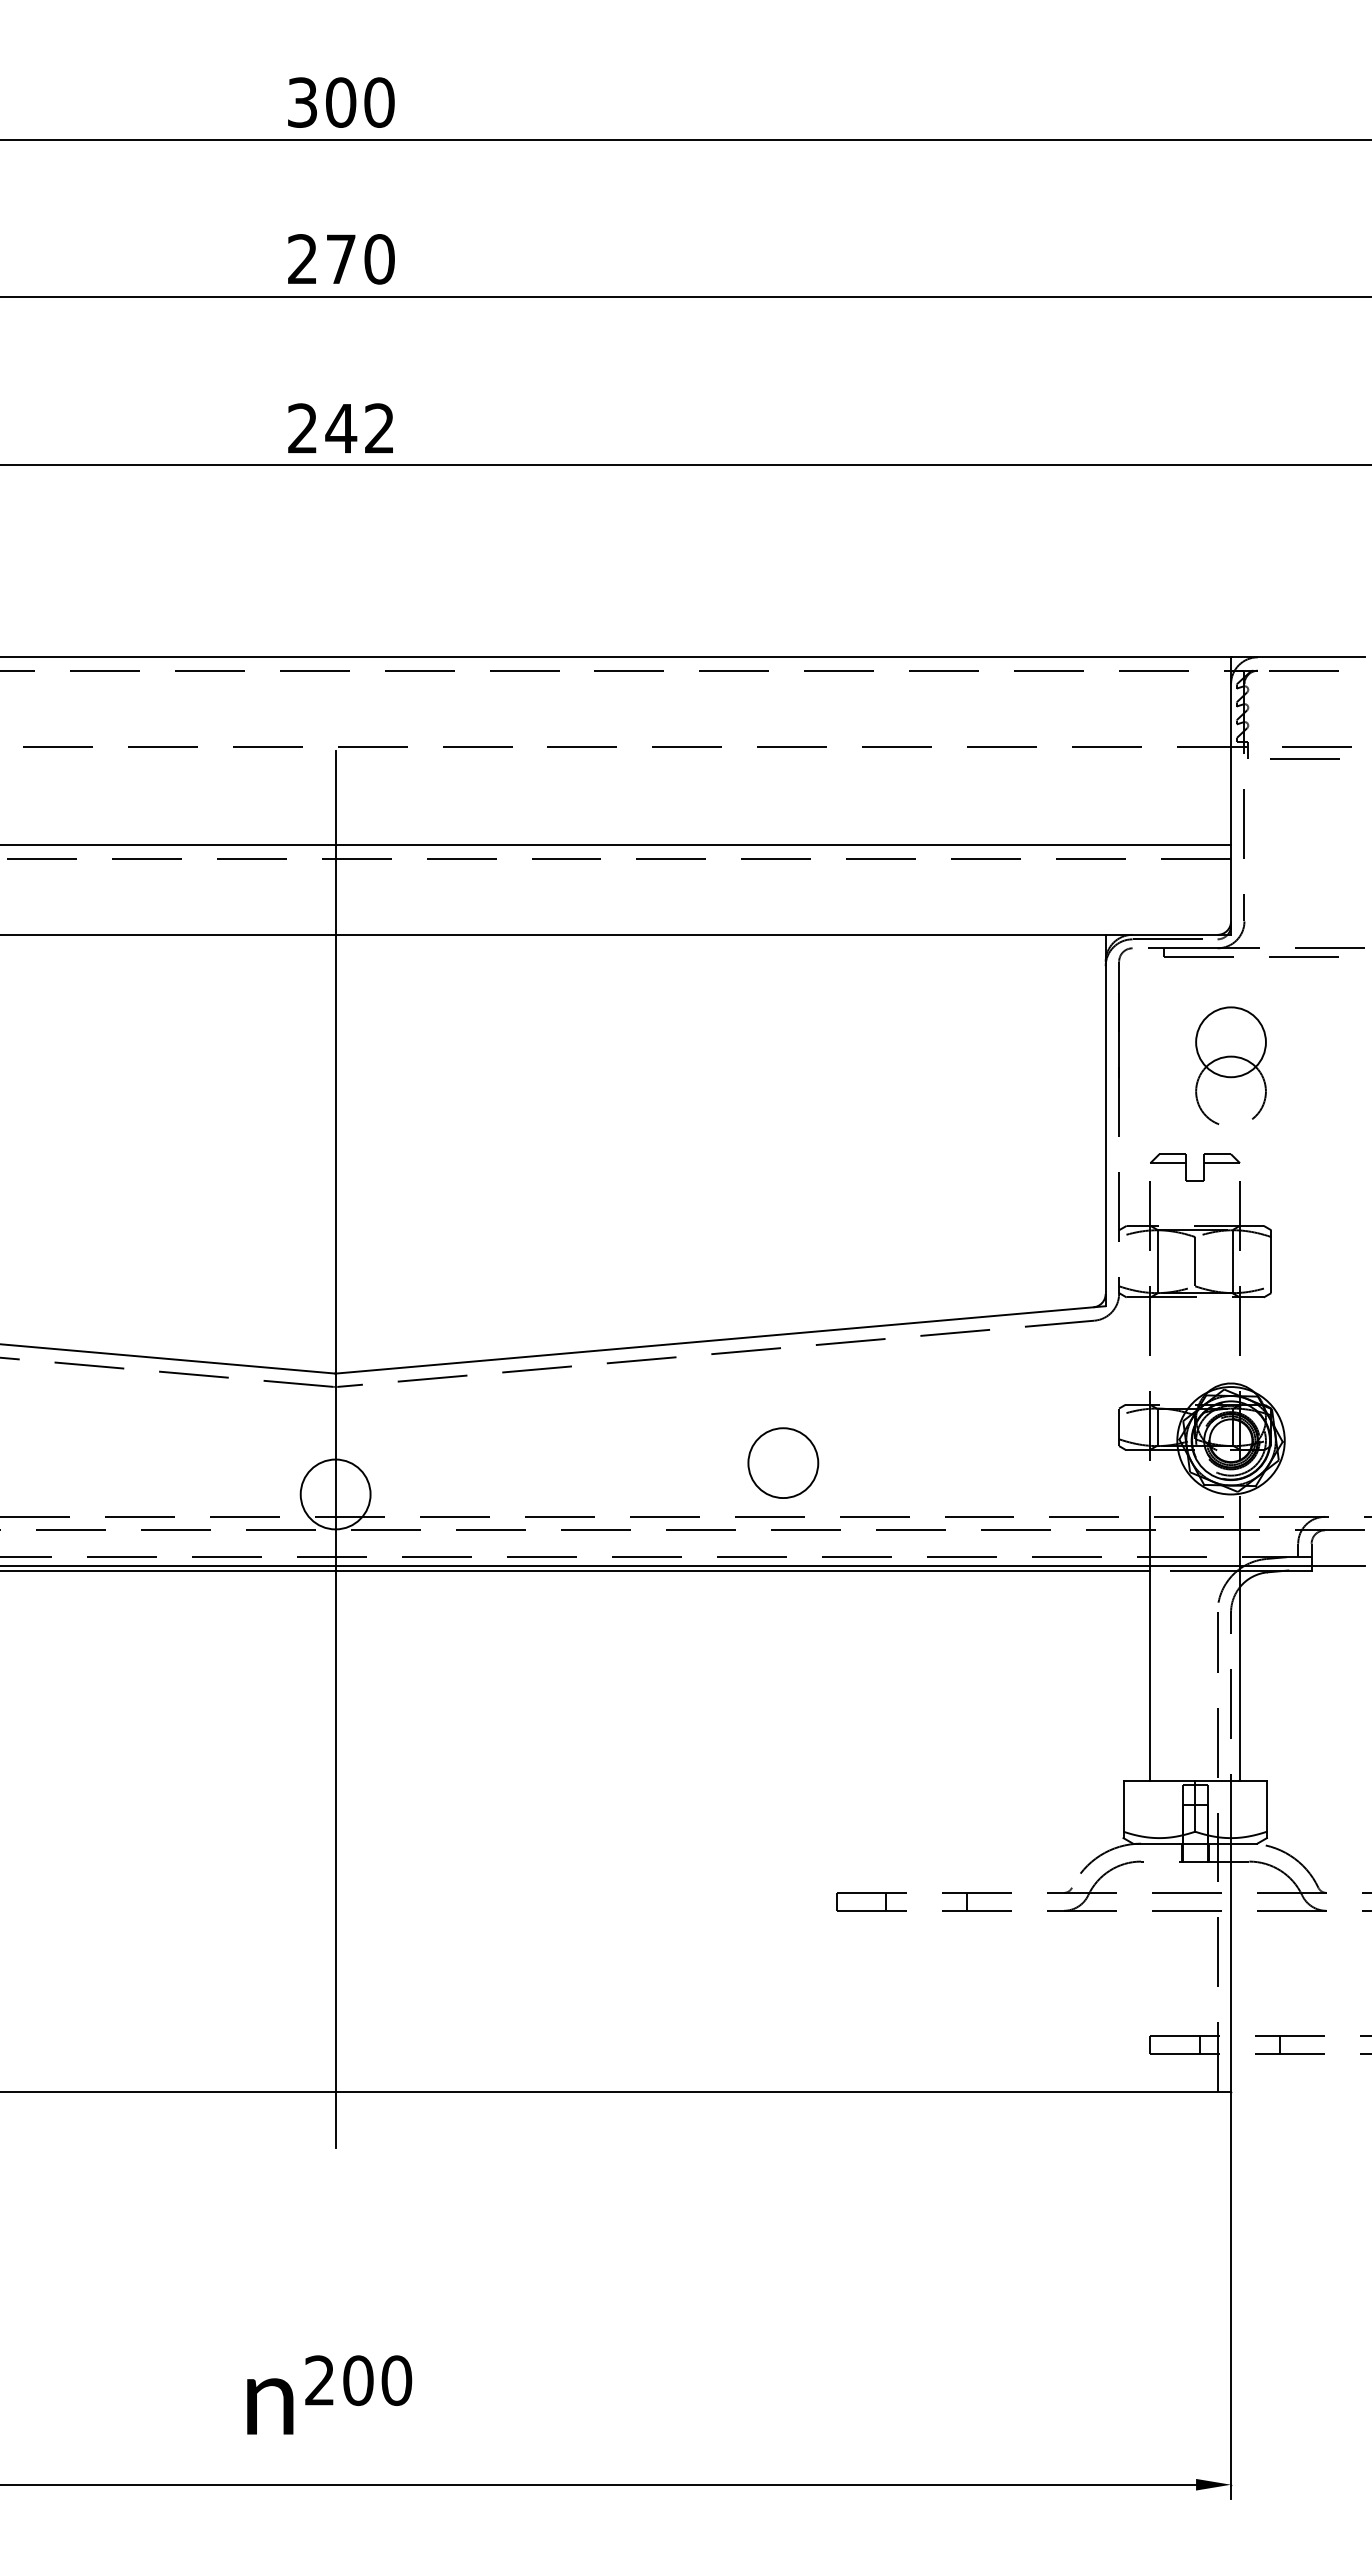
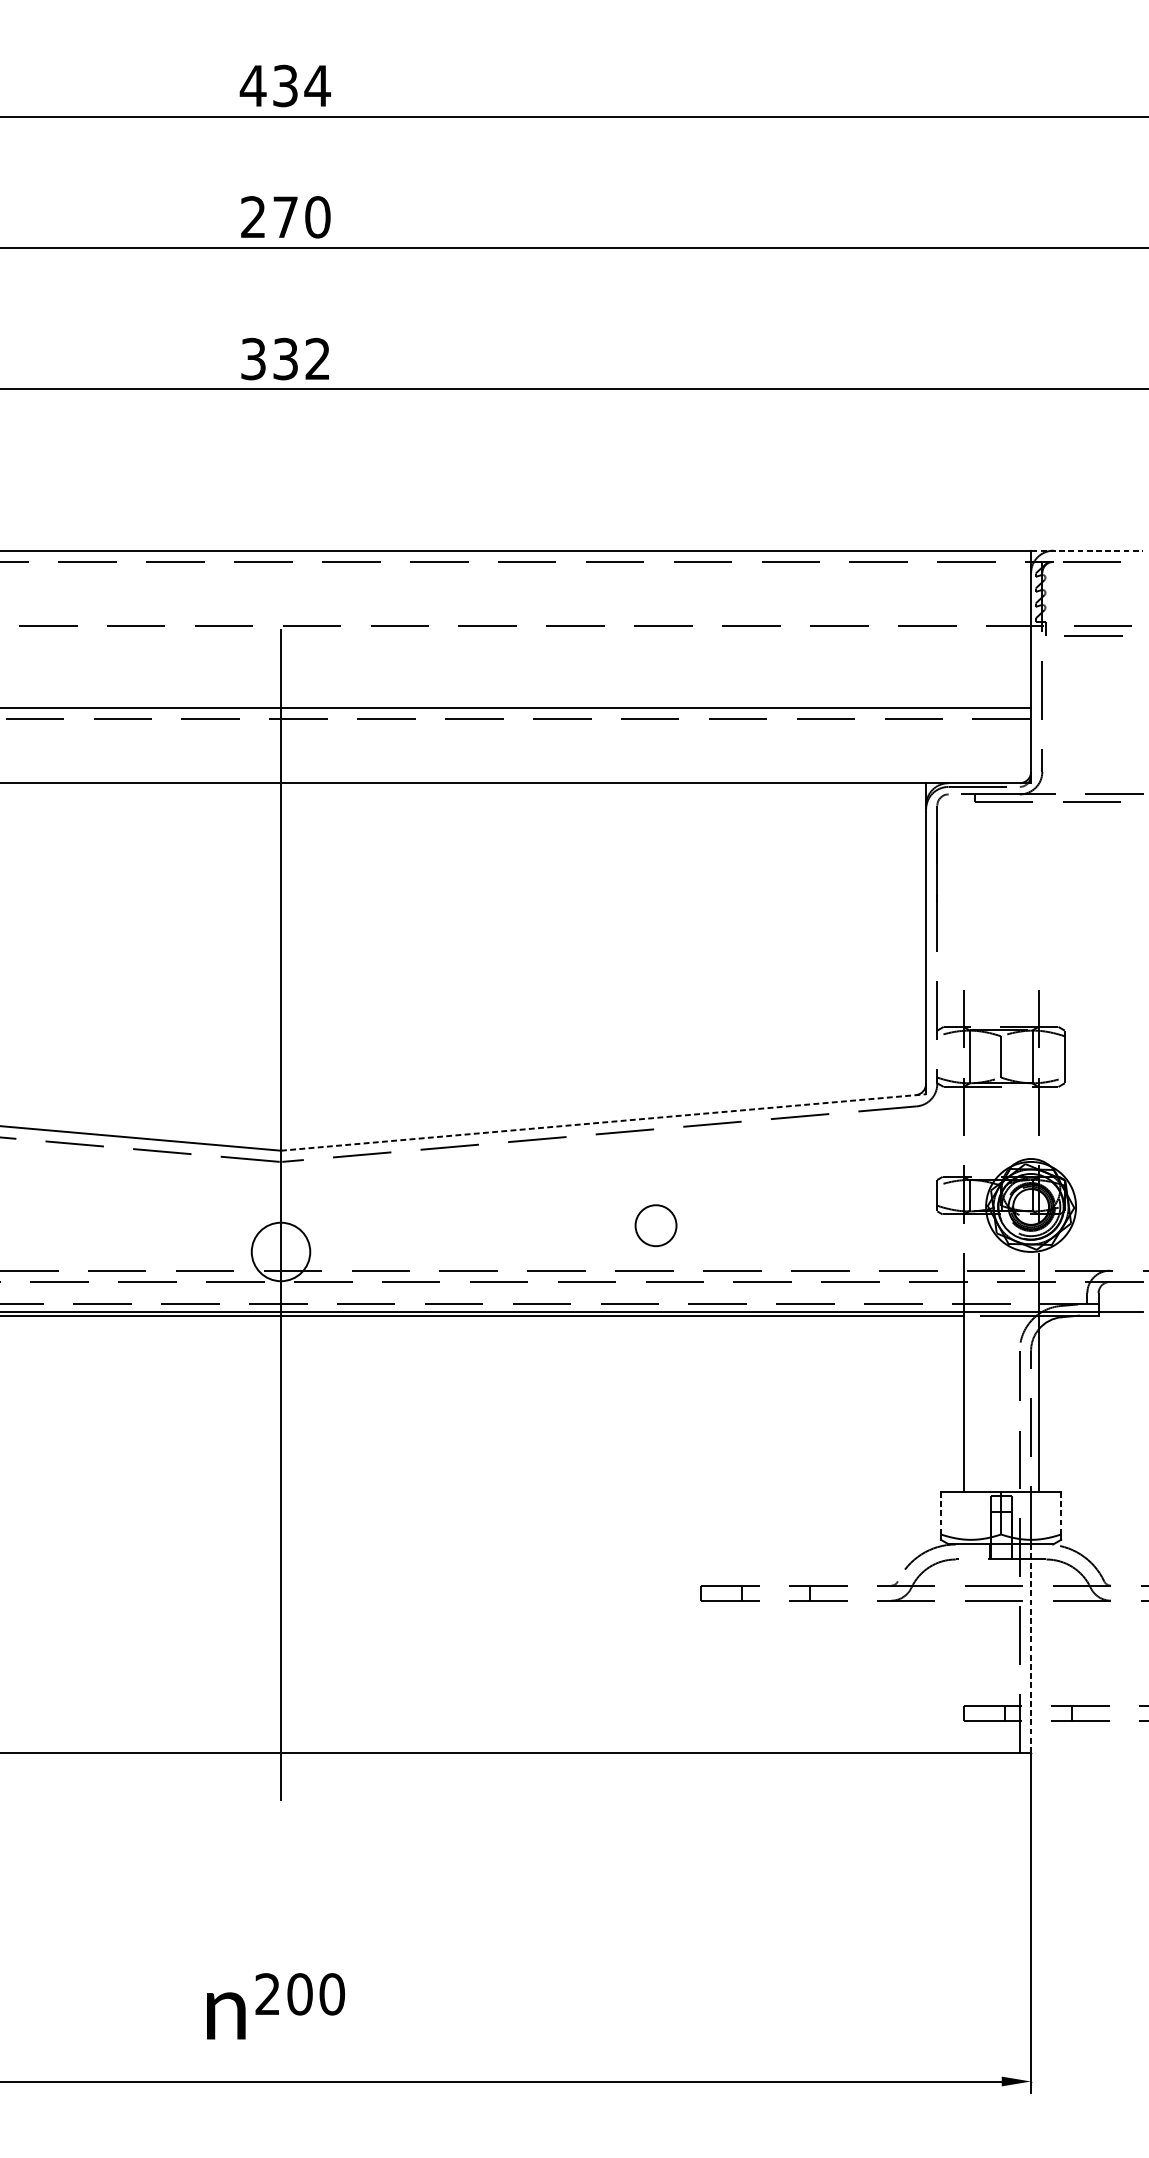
text: (340, 102) -> (285, 85), 300 -> 434
text: (322, 428) -> (269, 358), 242 -> 332
line: (1298, 657) -> (1087, 550), solid -> dashed
part: (1230, 1065) -> (1030, 892), removed
part: (1203, 1167) -> (1008, 978), removed
line: (720, 1339) -> (603, 1122), solid -> dashed
circle: (783, 1463) -> (656, 1226), size x0.7
line: (1123, 1806) -> (940, 1513), solid -> dashed
line: (1266, 1806) -> (1060, 1513), solid -> dashed
line: (1231, 1967) -> (1031, 1648), solid -> dashed

